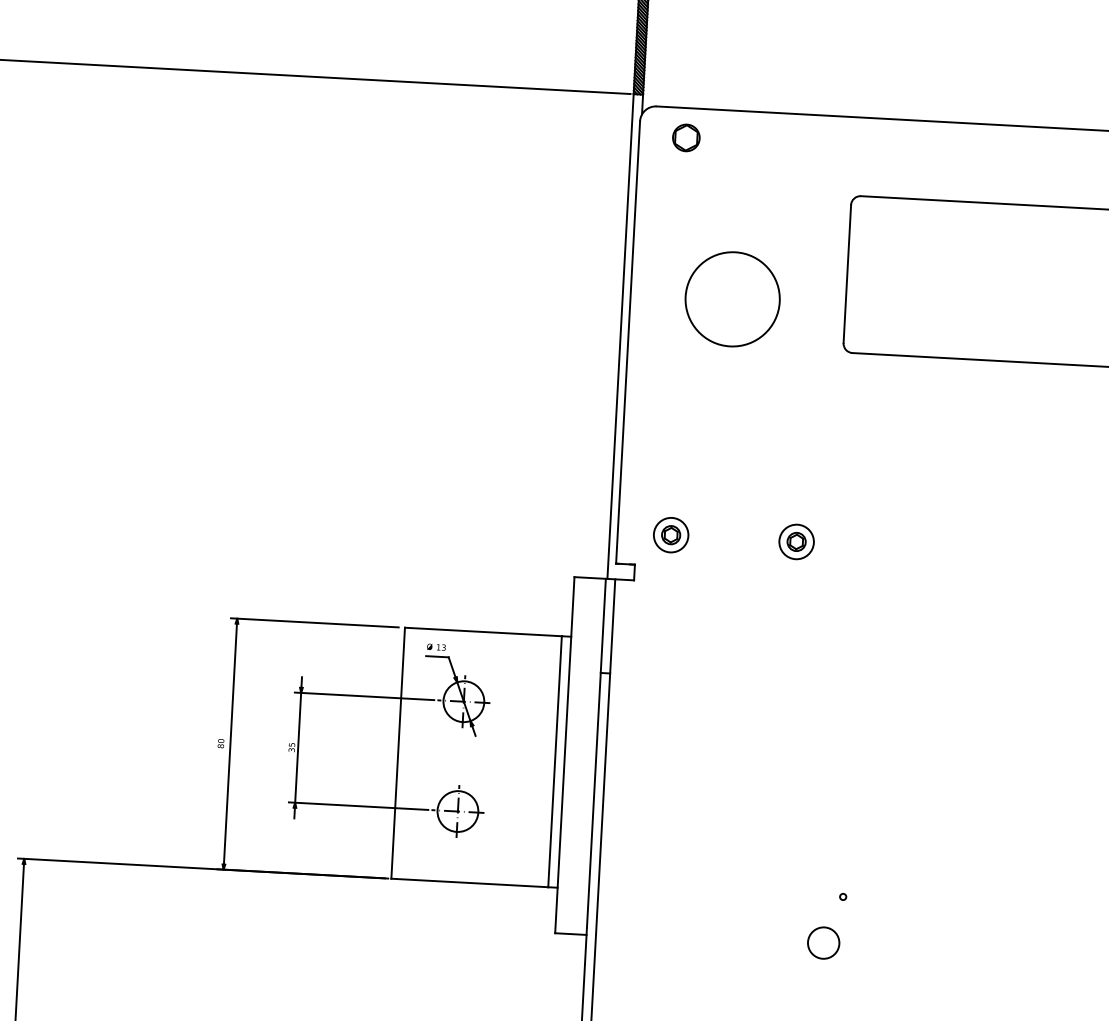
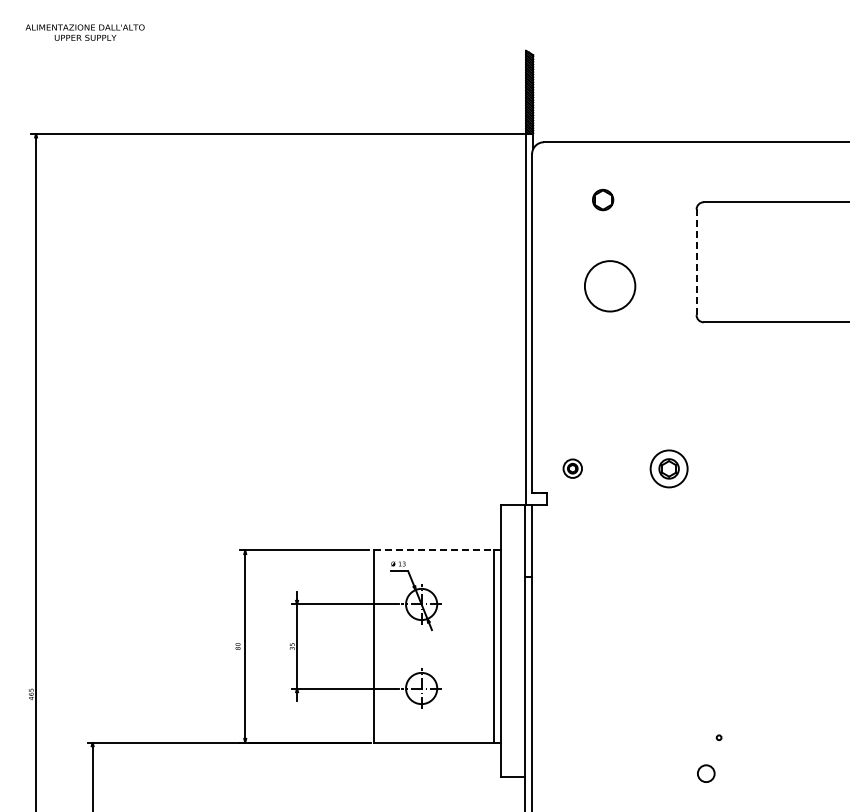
part: (686, 138) -> (603, 200), moved
line: (847, 274) -> (696, 262), solid -> dashed
circle: (733, 299) -> (610, 286), size x0.7
part: (670, 534) -> (572, 468), size x0.7
part: (796, 541) -> (668, 468), size x1.4
line: (484, 632) -> (434, 550), solid -> dashed
circle: (824, 942) -> (706, 773), size x0.7

